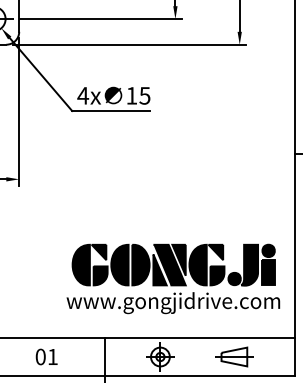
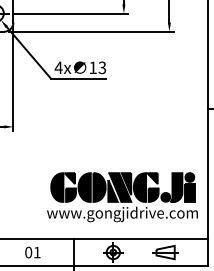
text: (145, 95) -> (102, 67), 15 -> 13

